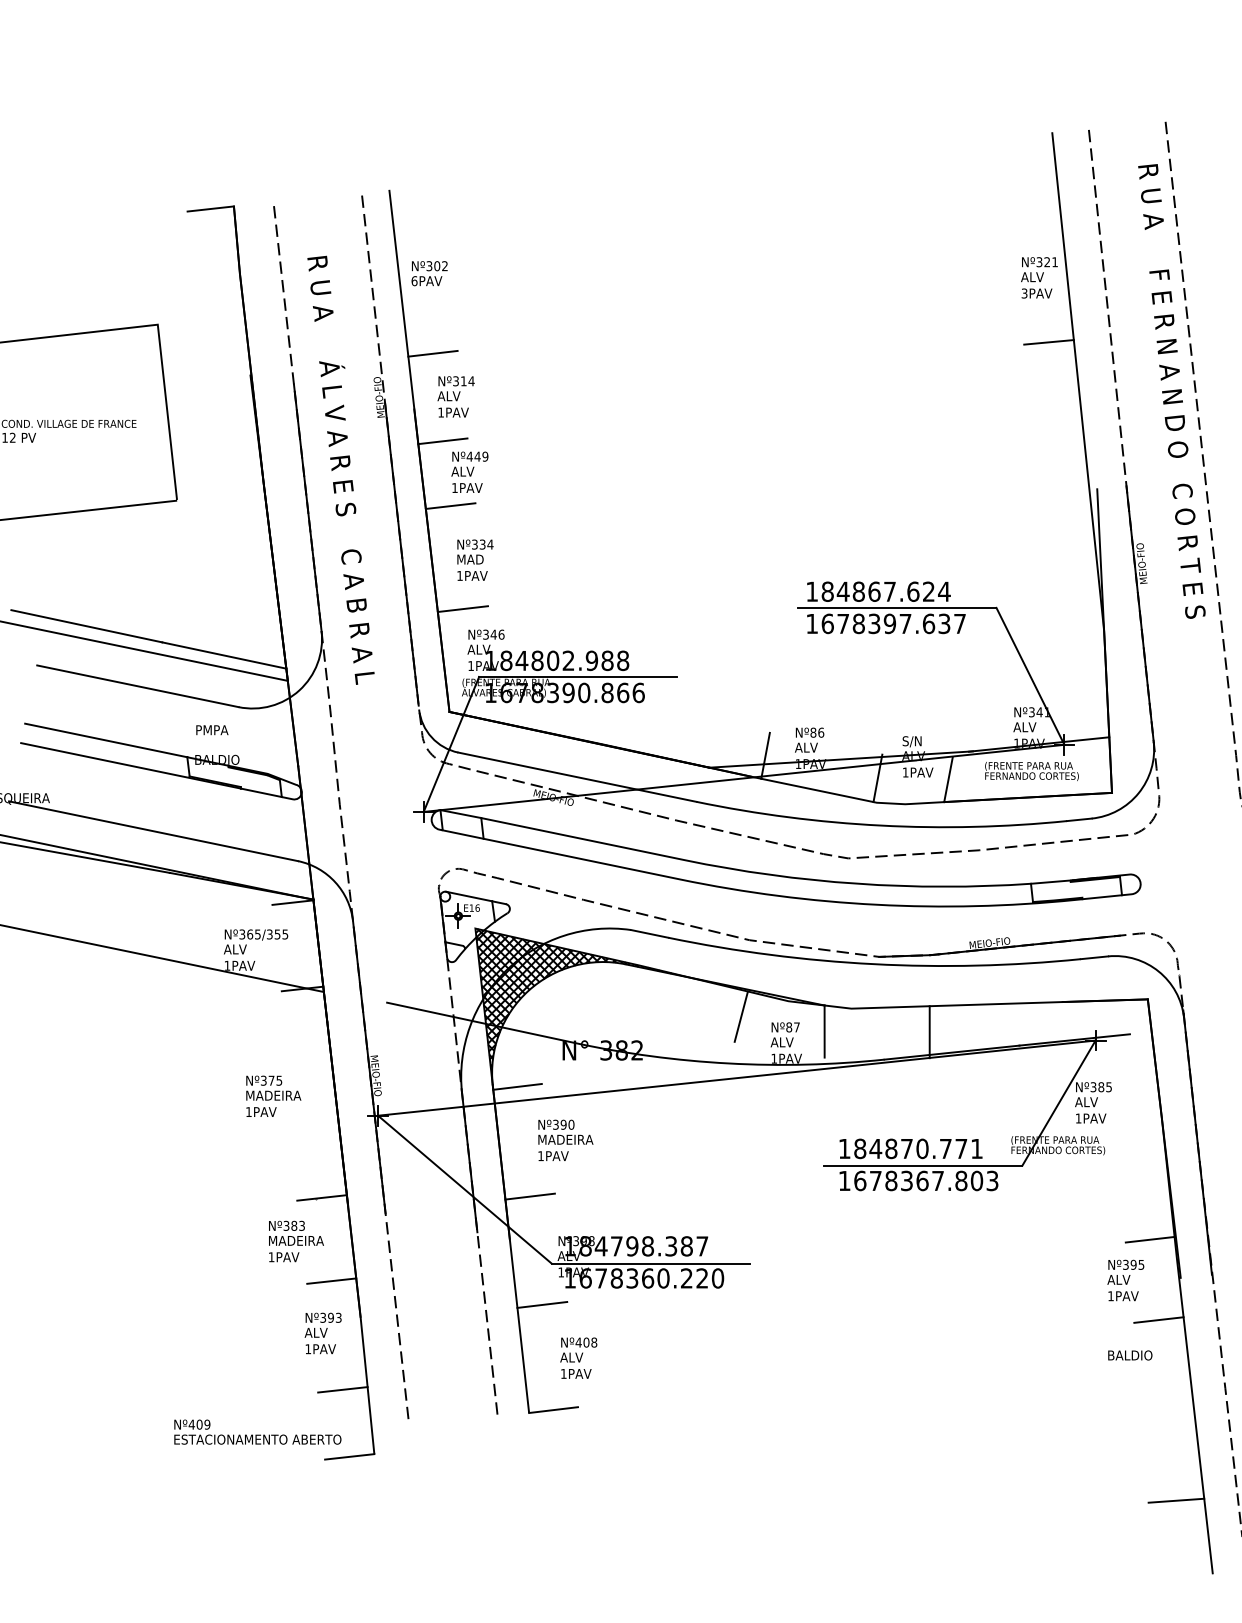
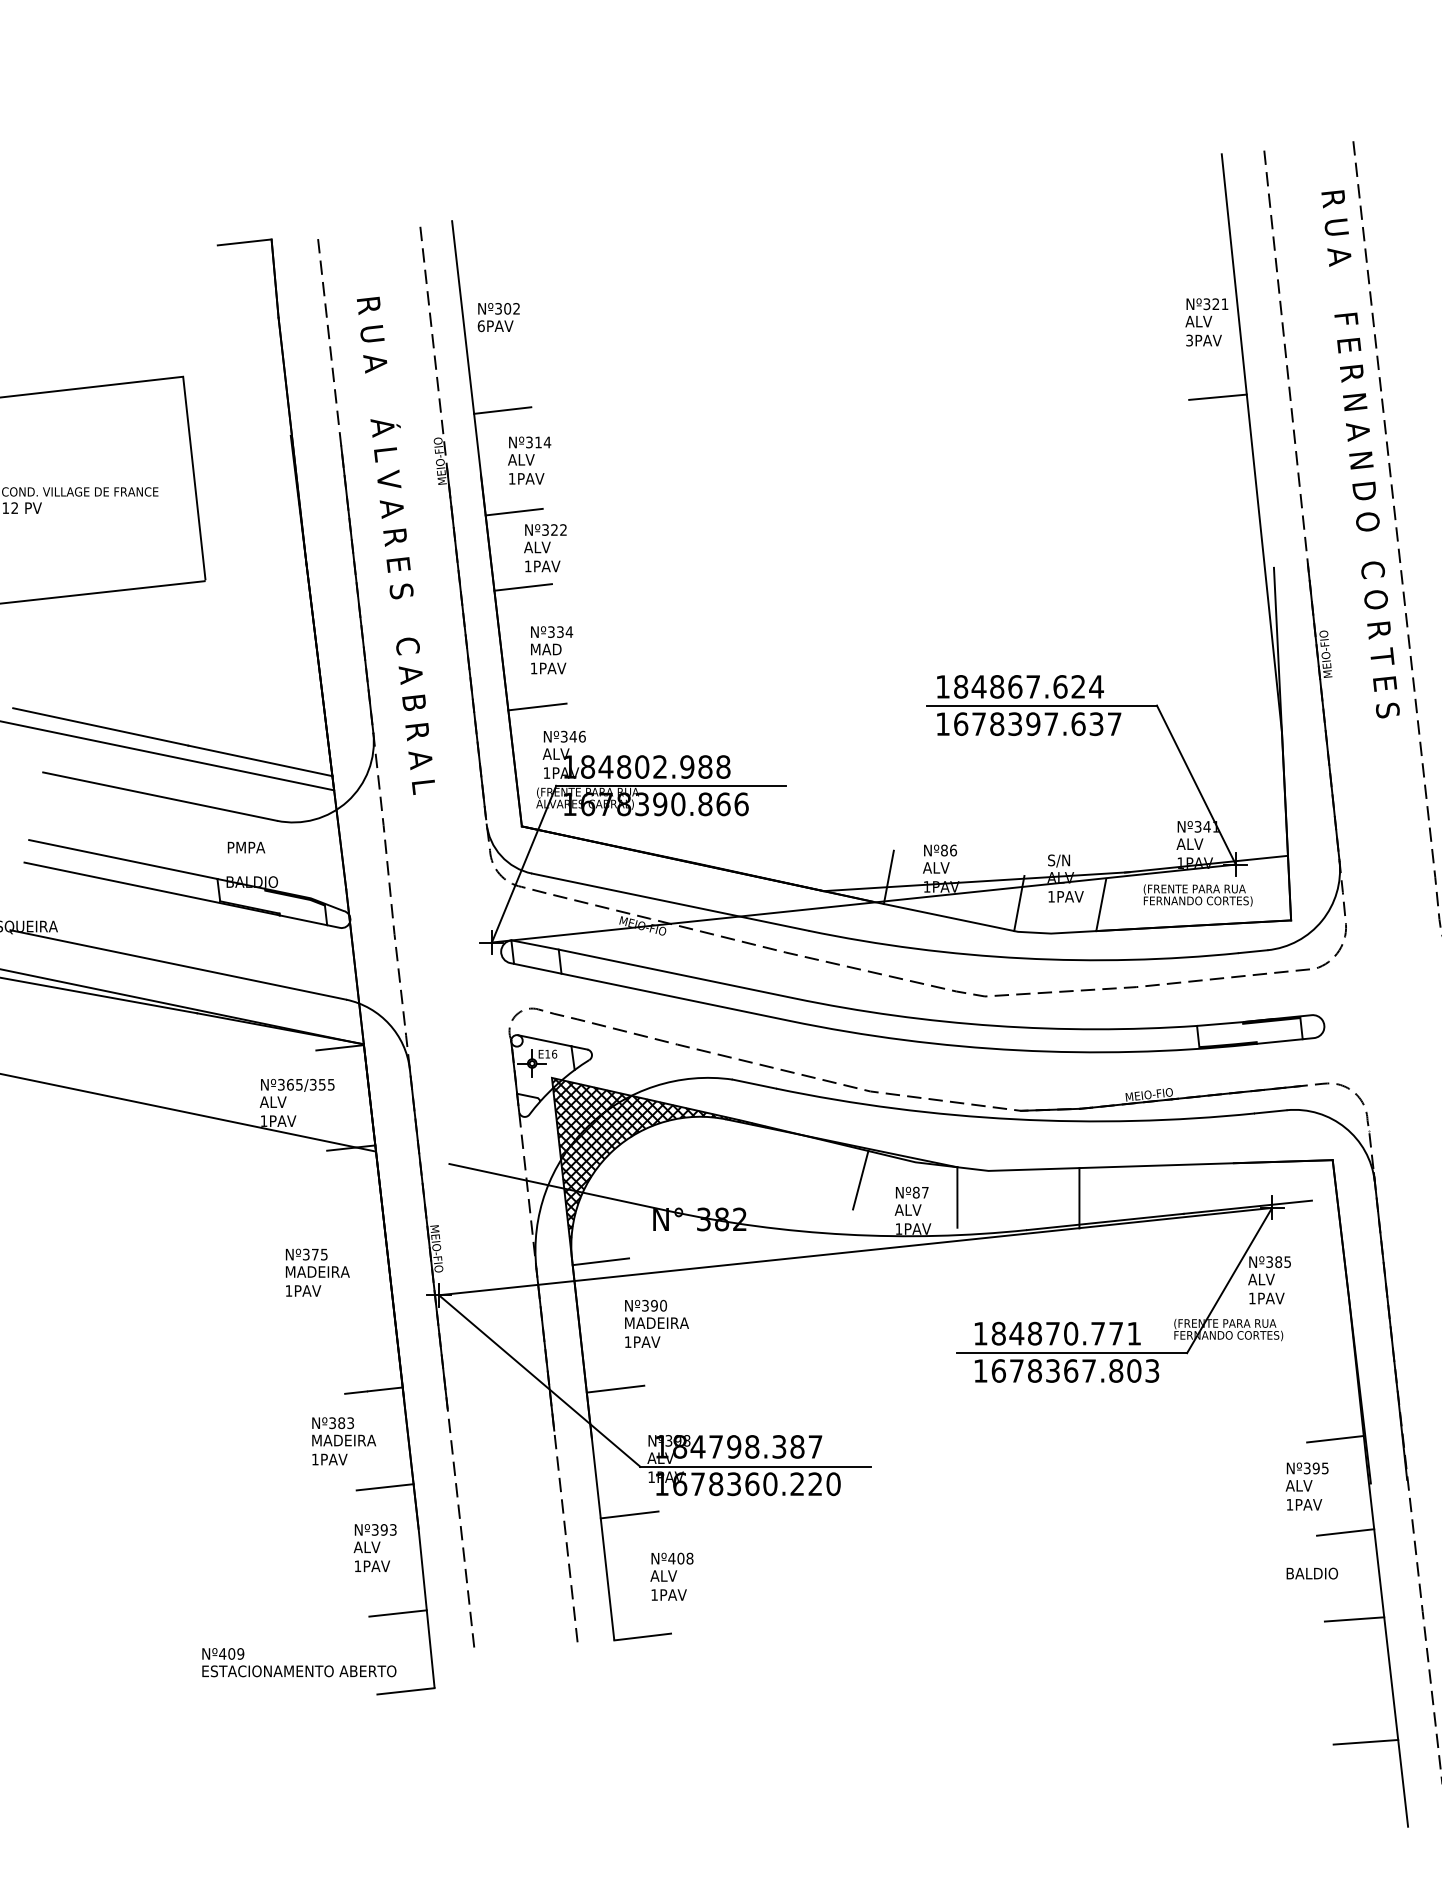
text: (477, 456) -> (554, 529), Nº449 -> Nº322
line: (1166, 1394) -> (1354, 1618), added

